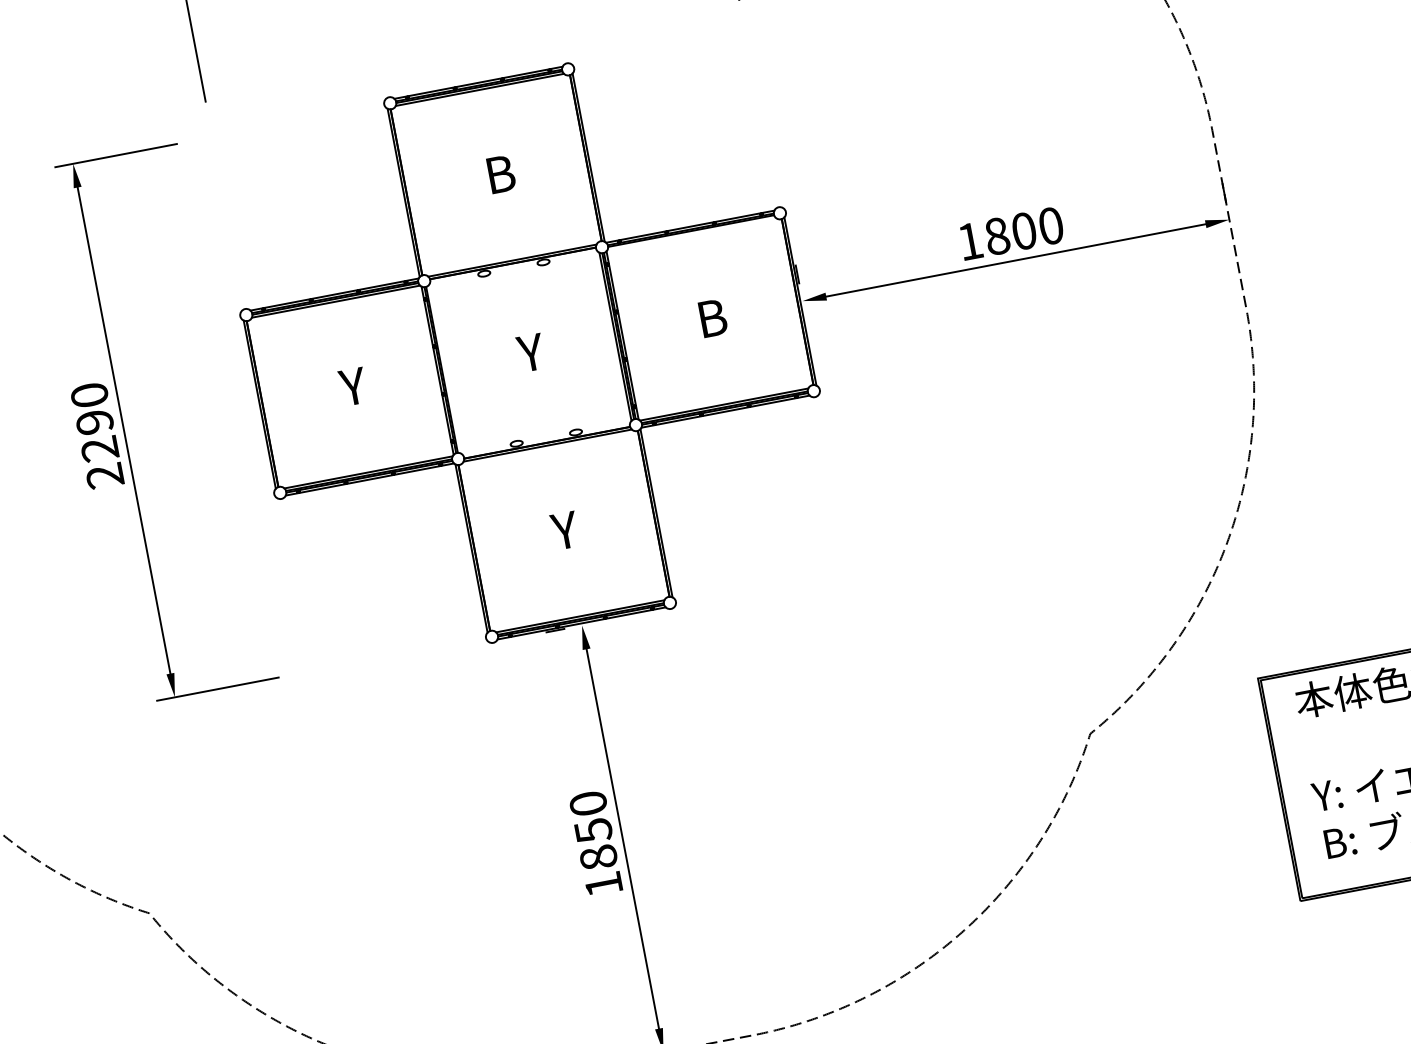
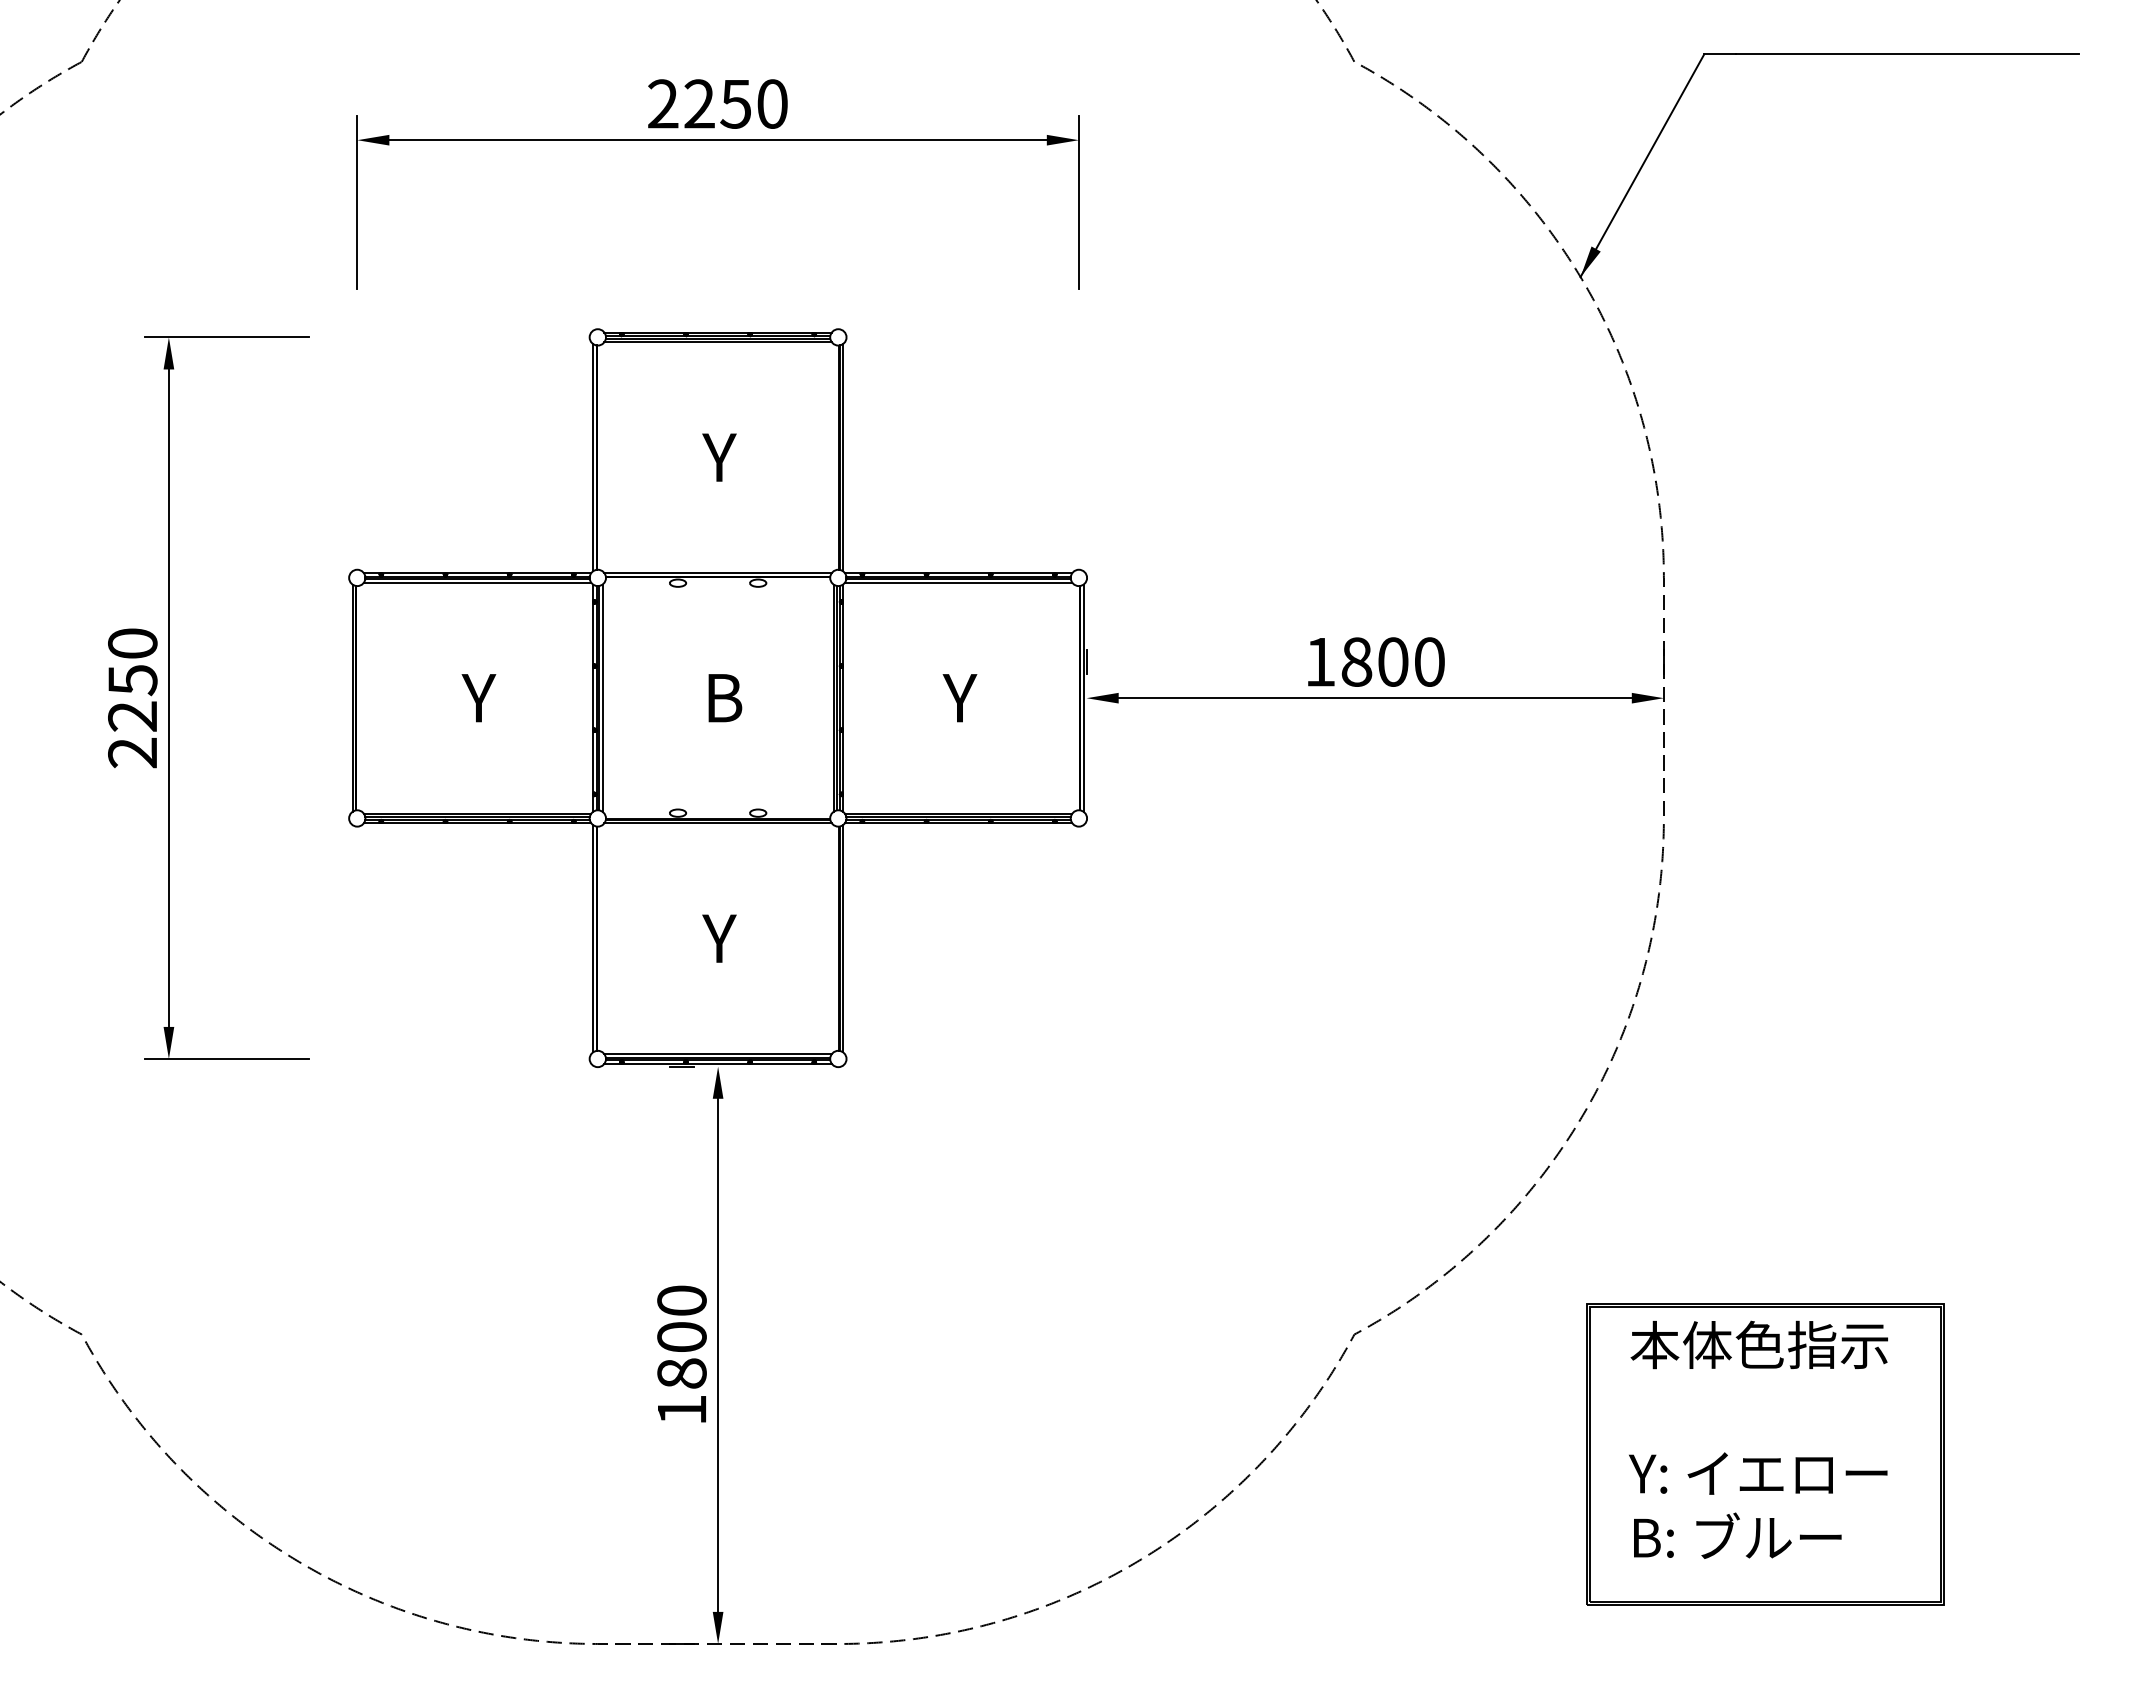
text: (499, 174) -> (722, 457), B -> Y
line: (691, 233) -> (958, 582), added
text: (710, 318) -> (962, 698), B -> Y
text: (533, 352) -> (722, 698), Y -> B
line: (444, 368) -> (602, 697), added
text: (94, 422) -> (132, 680), 2290 -> 2250
text: (593, 830) -> (681, 1337), 1850 -> 1800

